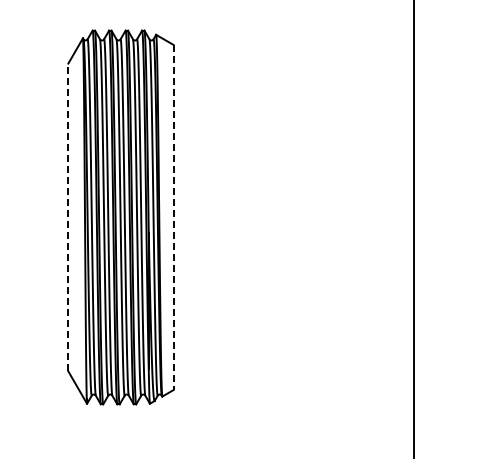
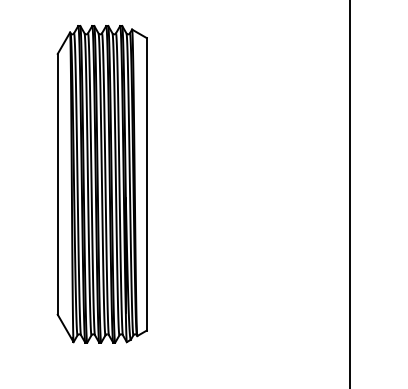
line: (68, 217) -> (57, 184), dashed -> solid
line: (173, 217) -> (146, 184), dashed -> solid

